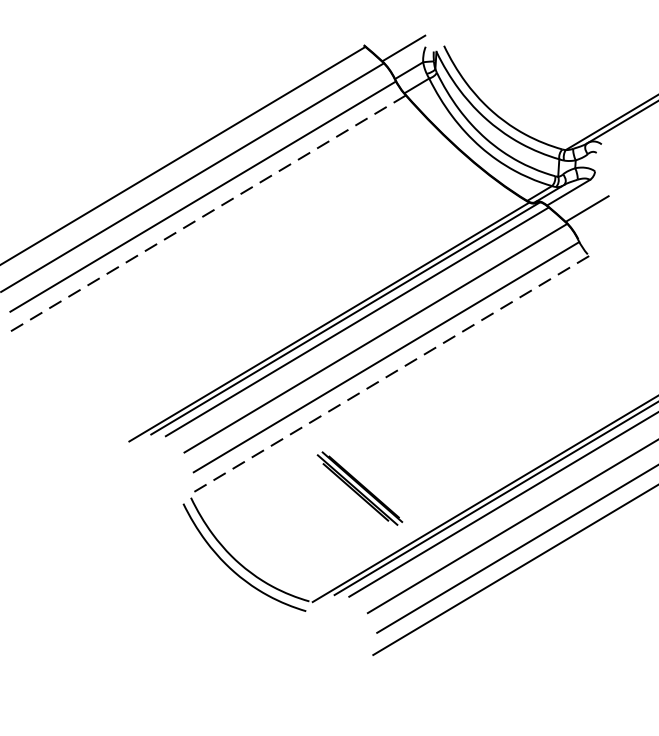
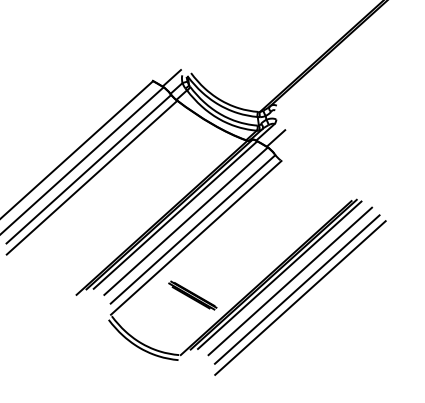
line: (207, 214) -> (92, 177), dashed -> solid
line: (390, 374) -> (196, 237), dashed -> solid

